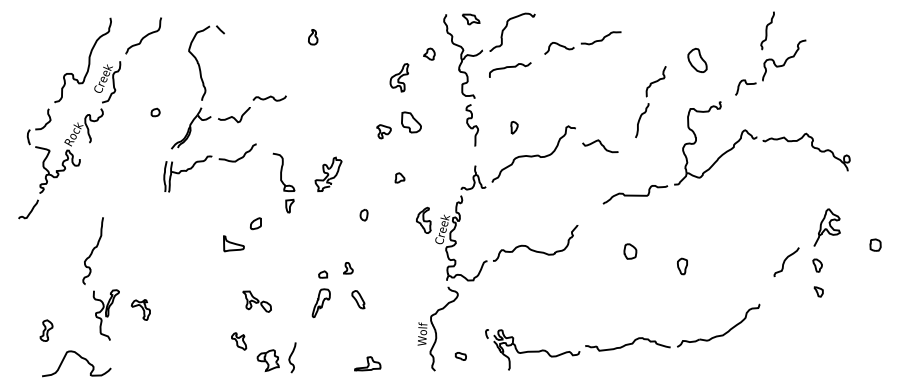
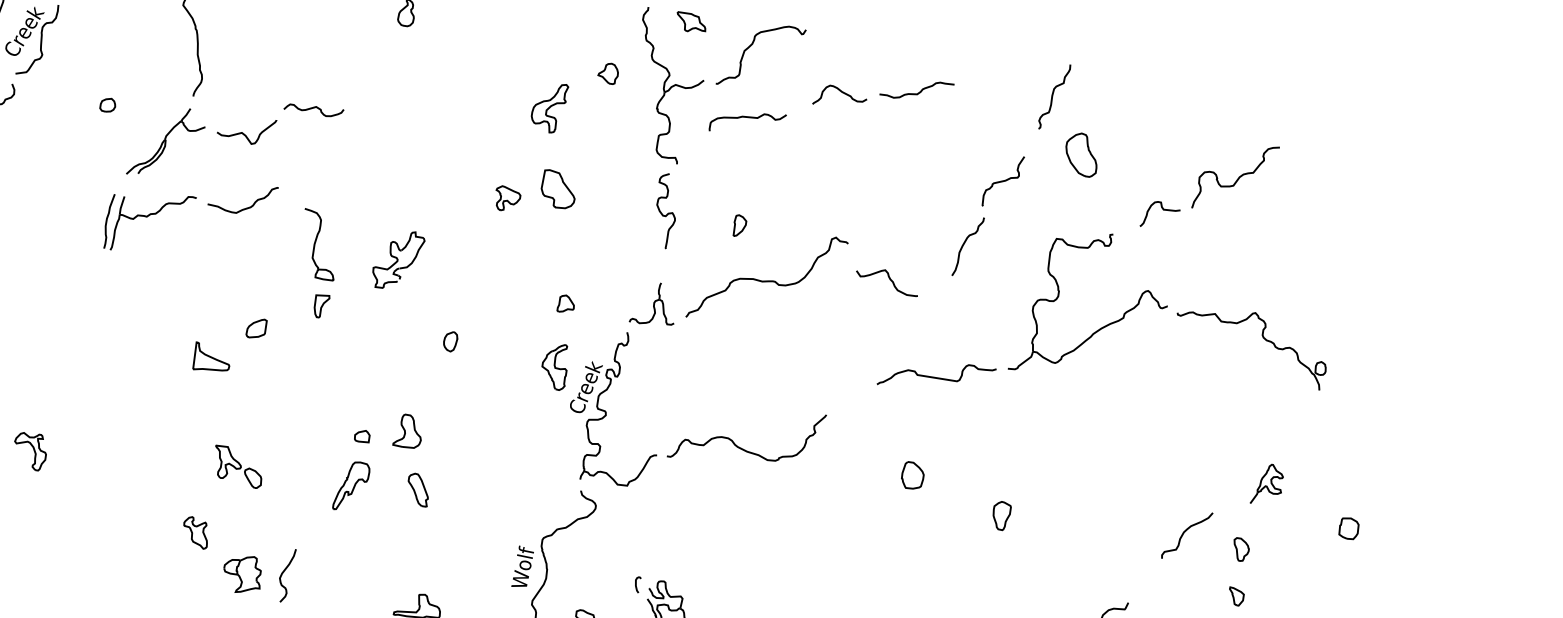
curve: (767, 30) -> (1054, 96), moved
part: (399, 177) -> (565, 303), moved
part: (826, 227) -> (1266, 484), size x0.62
part: (348, 268) -> (408, 432), size x1.67

